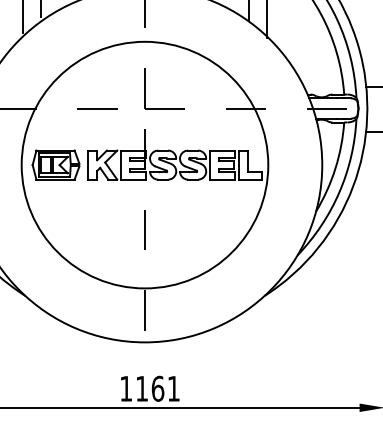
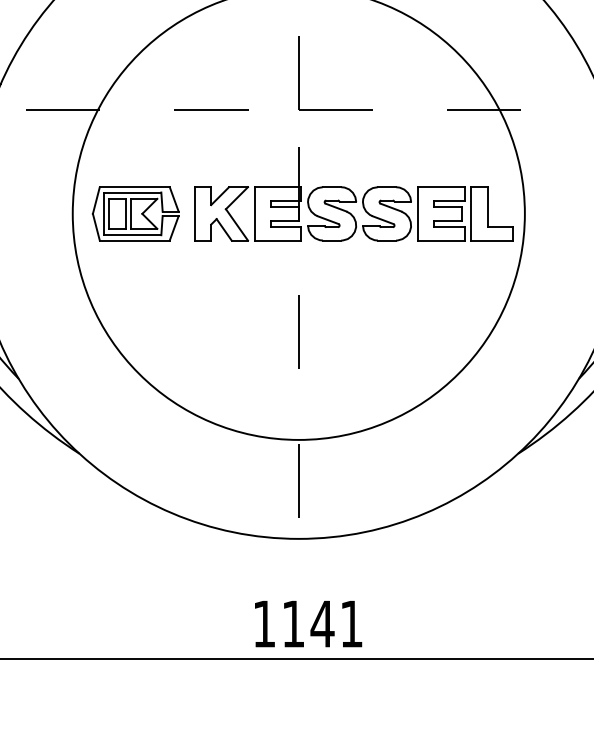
text: (157, 388) -> (321, 623), 1161 -> 1141

